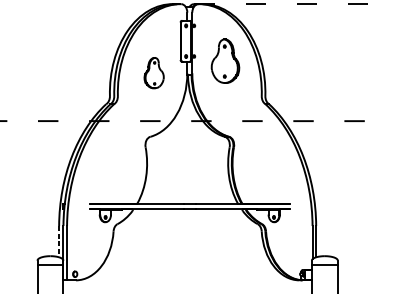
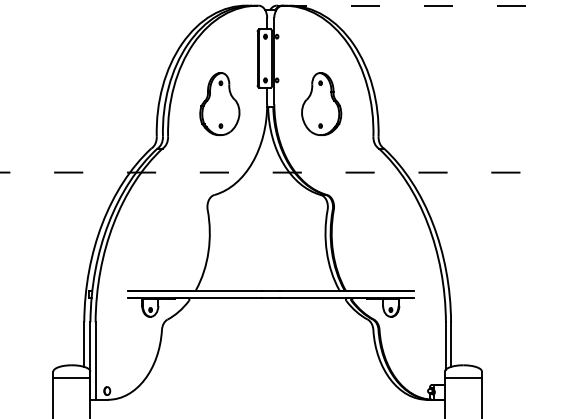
part: (225, 61) -> (321, 104), moved
part: (153, 72) -> (219, 103), size x1.43
line: (59, 242) -> (84, 345), dashed -> solid

